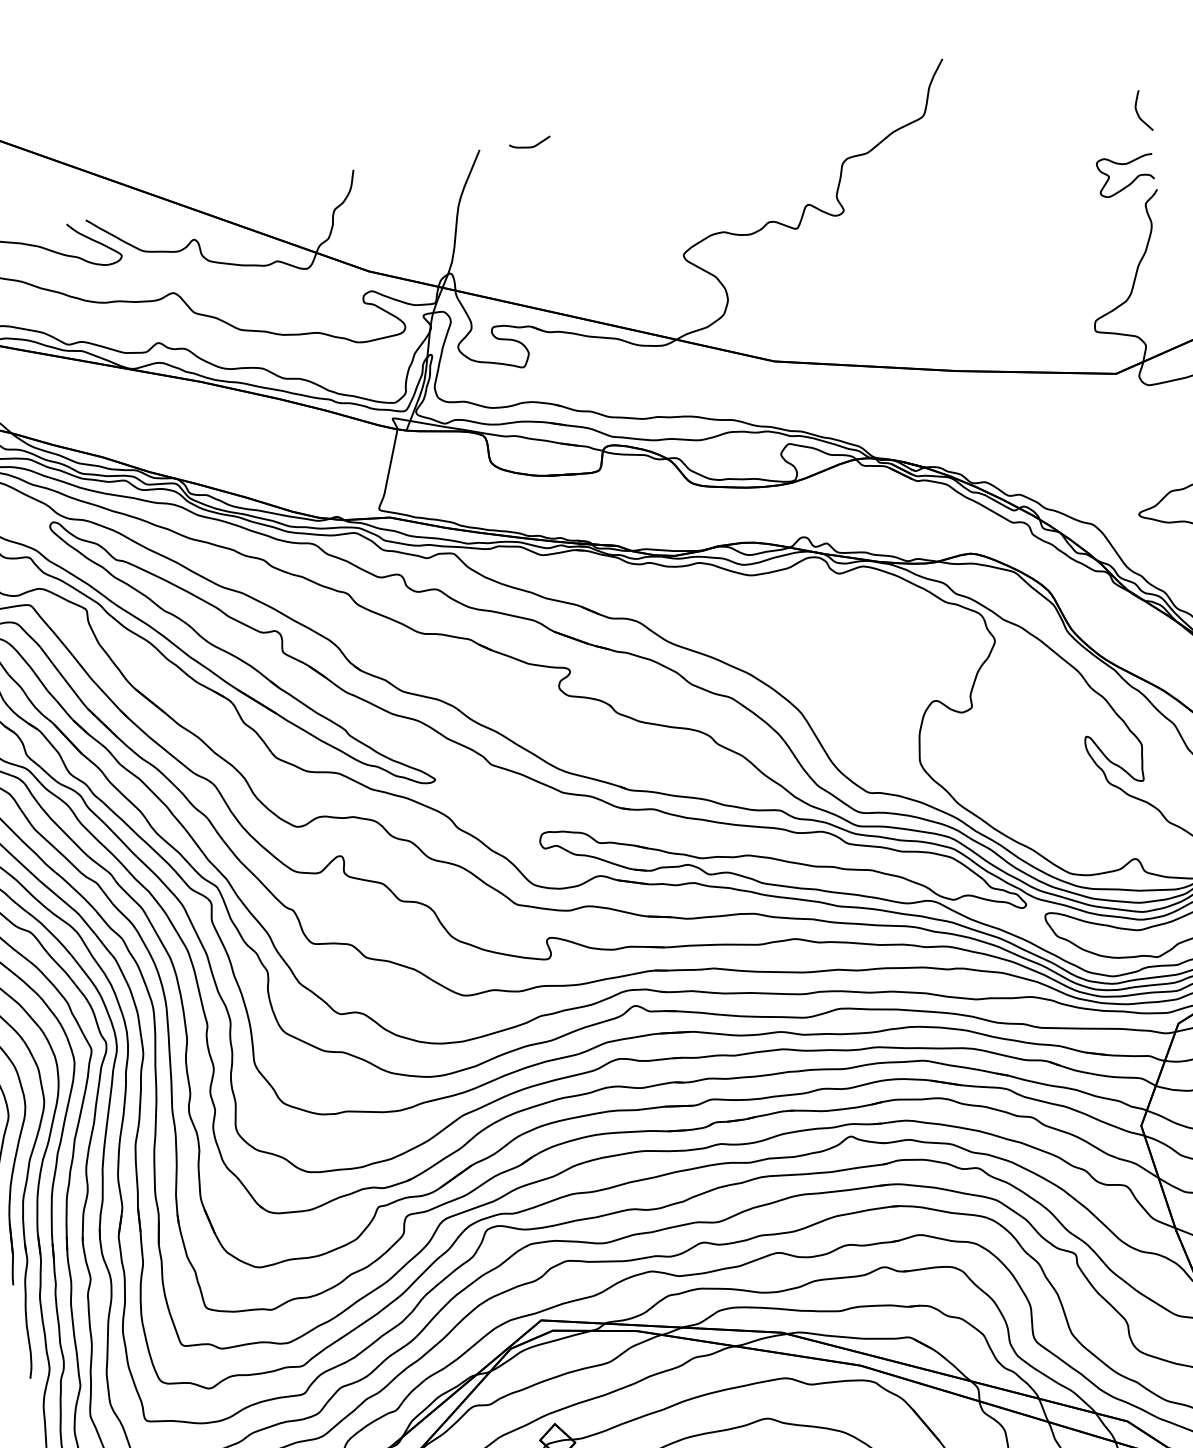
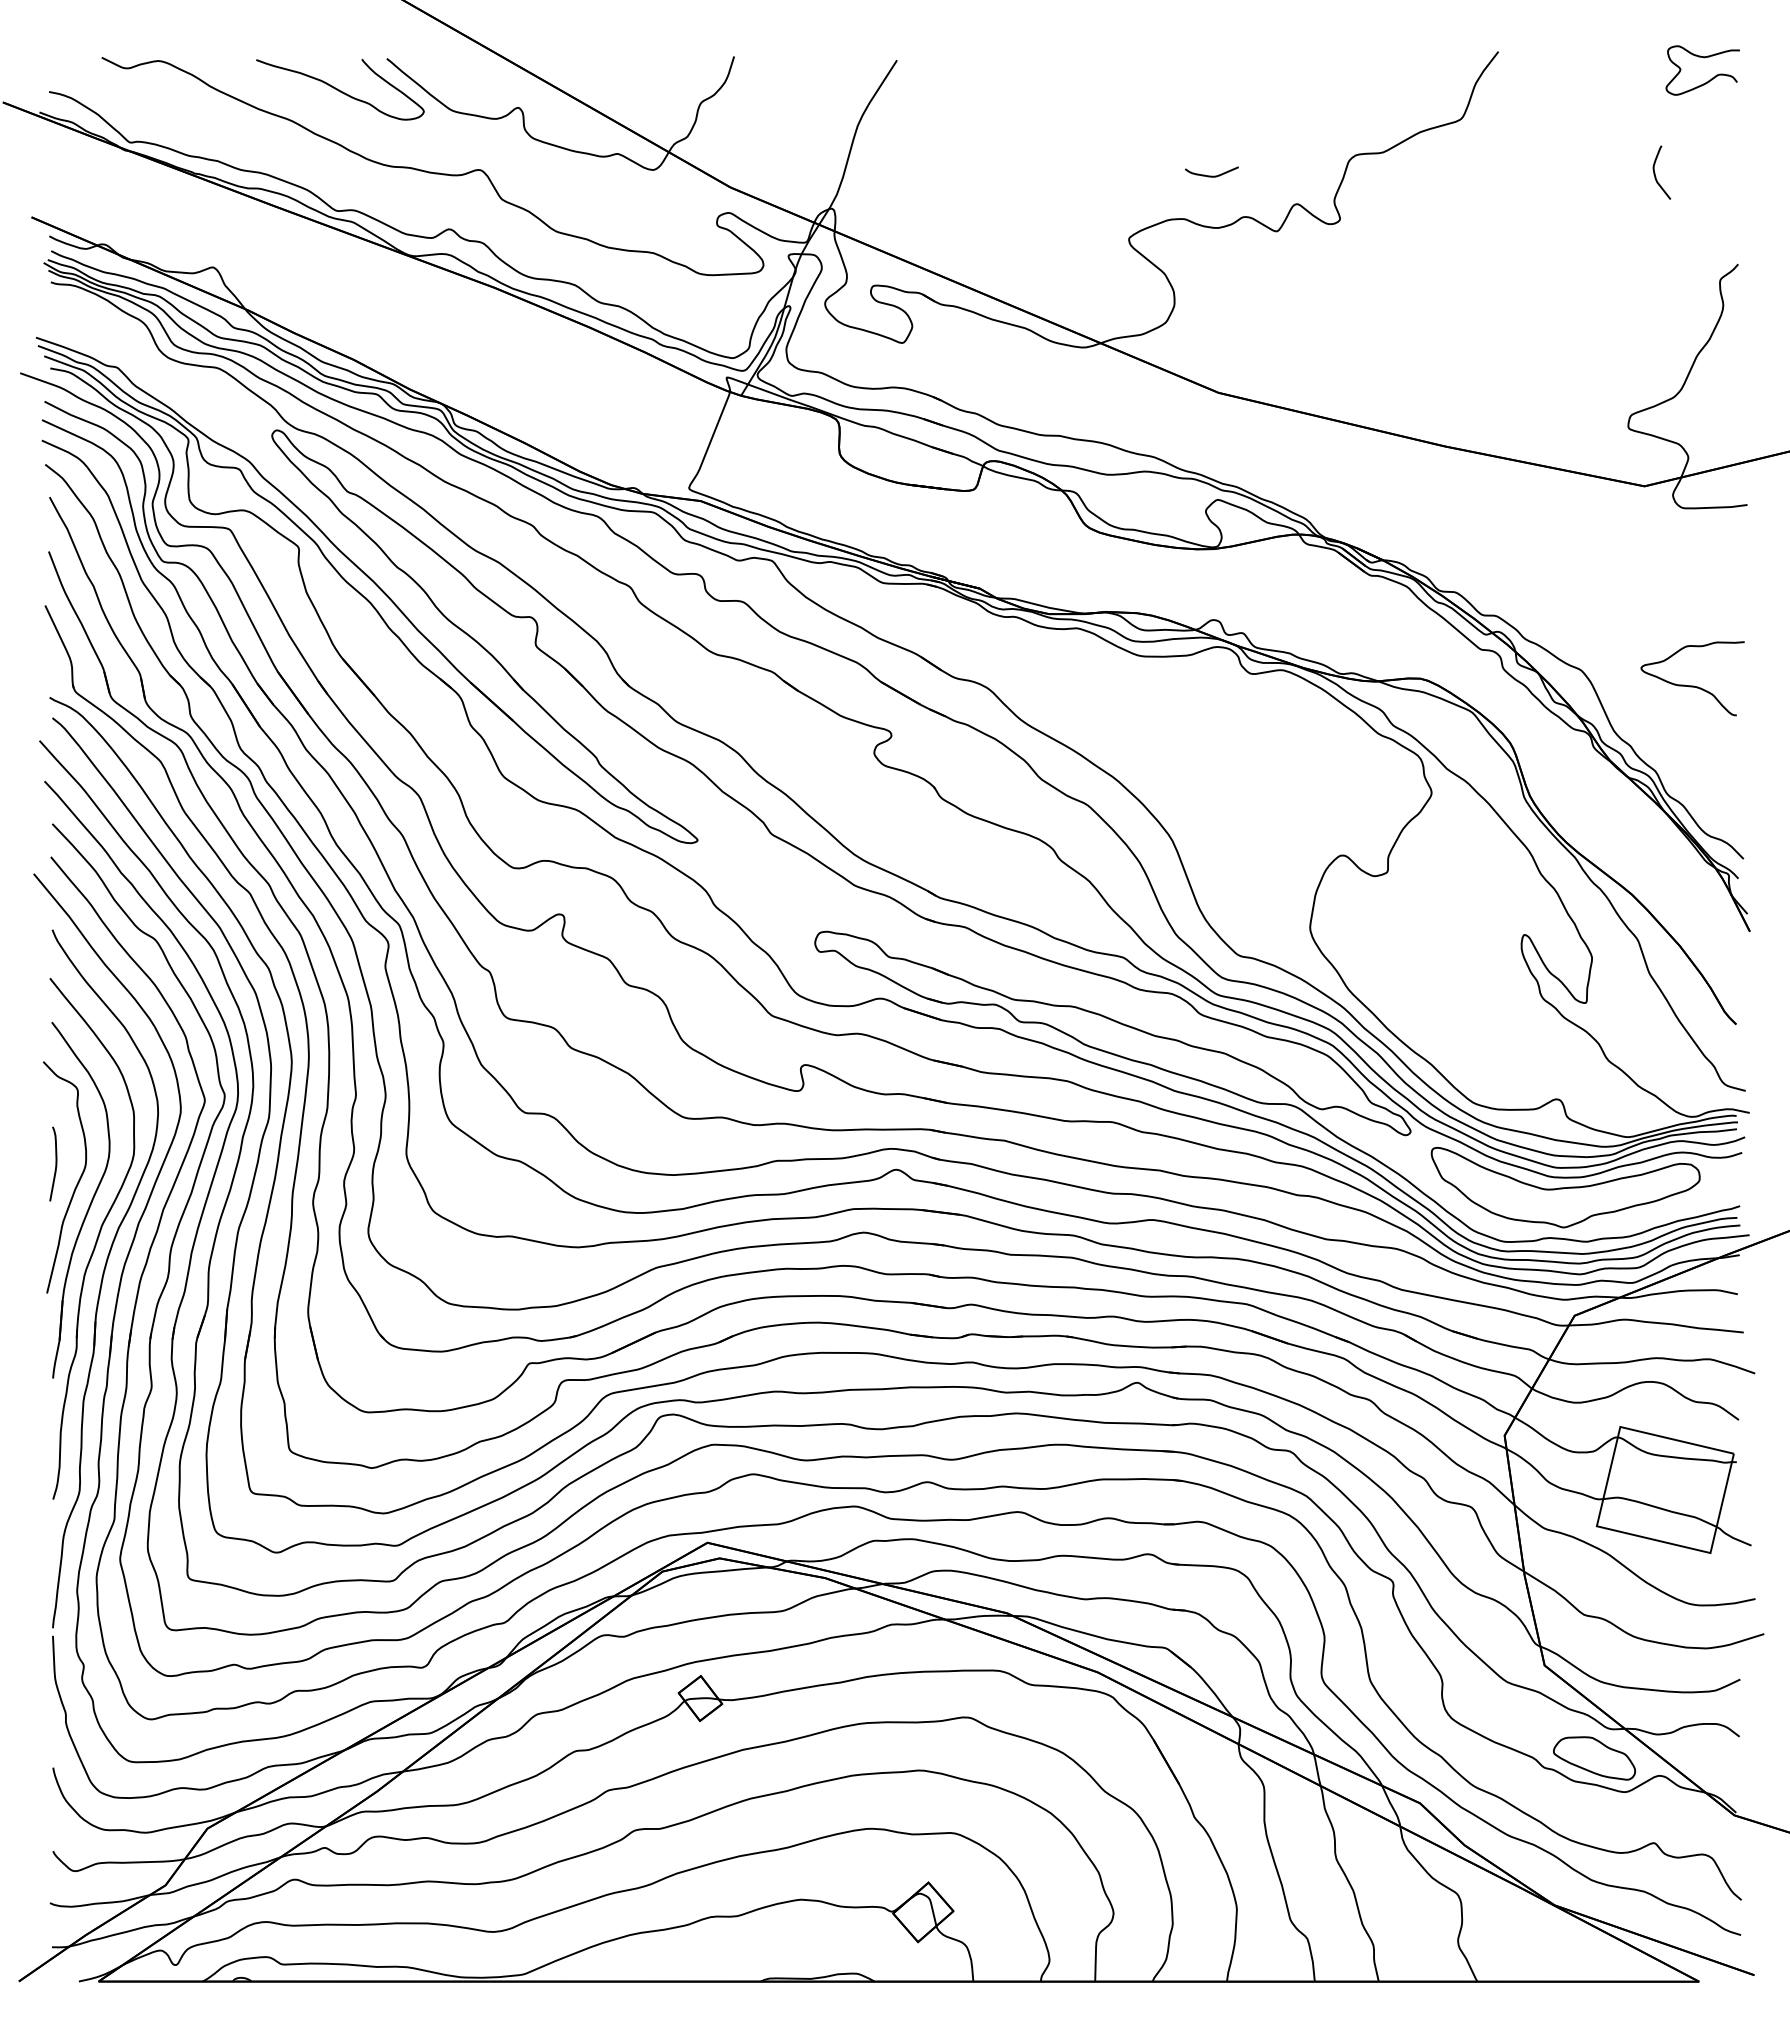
curve: (1137, 111) -> (1655, 172), moved
curve: (530, 146) -> (1211, 175), moved
curve: (1132, 180) -> (1709, 79), moved

